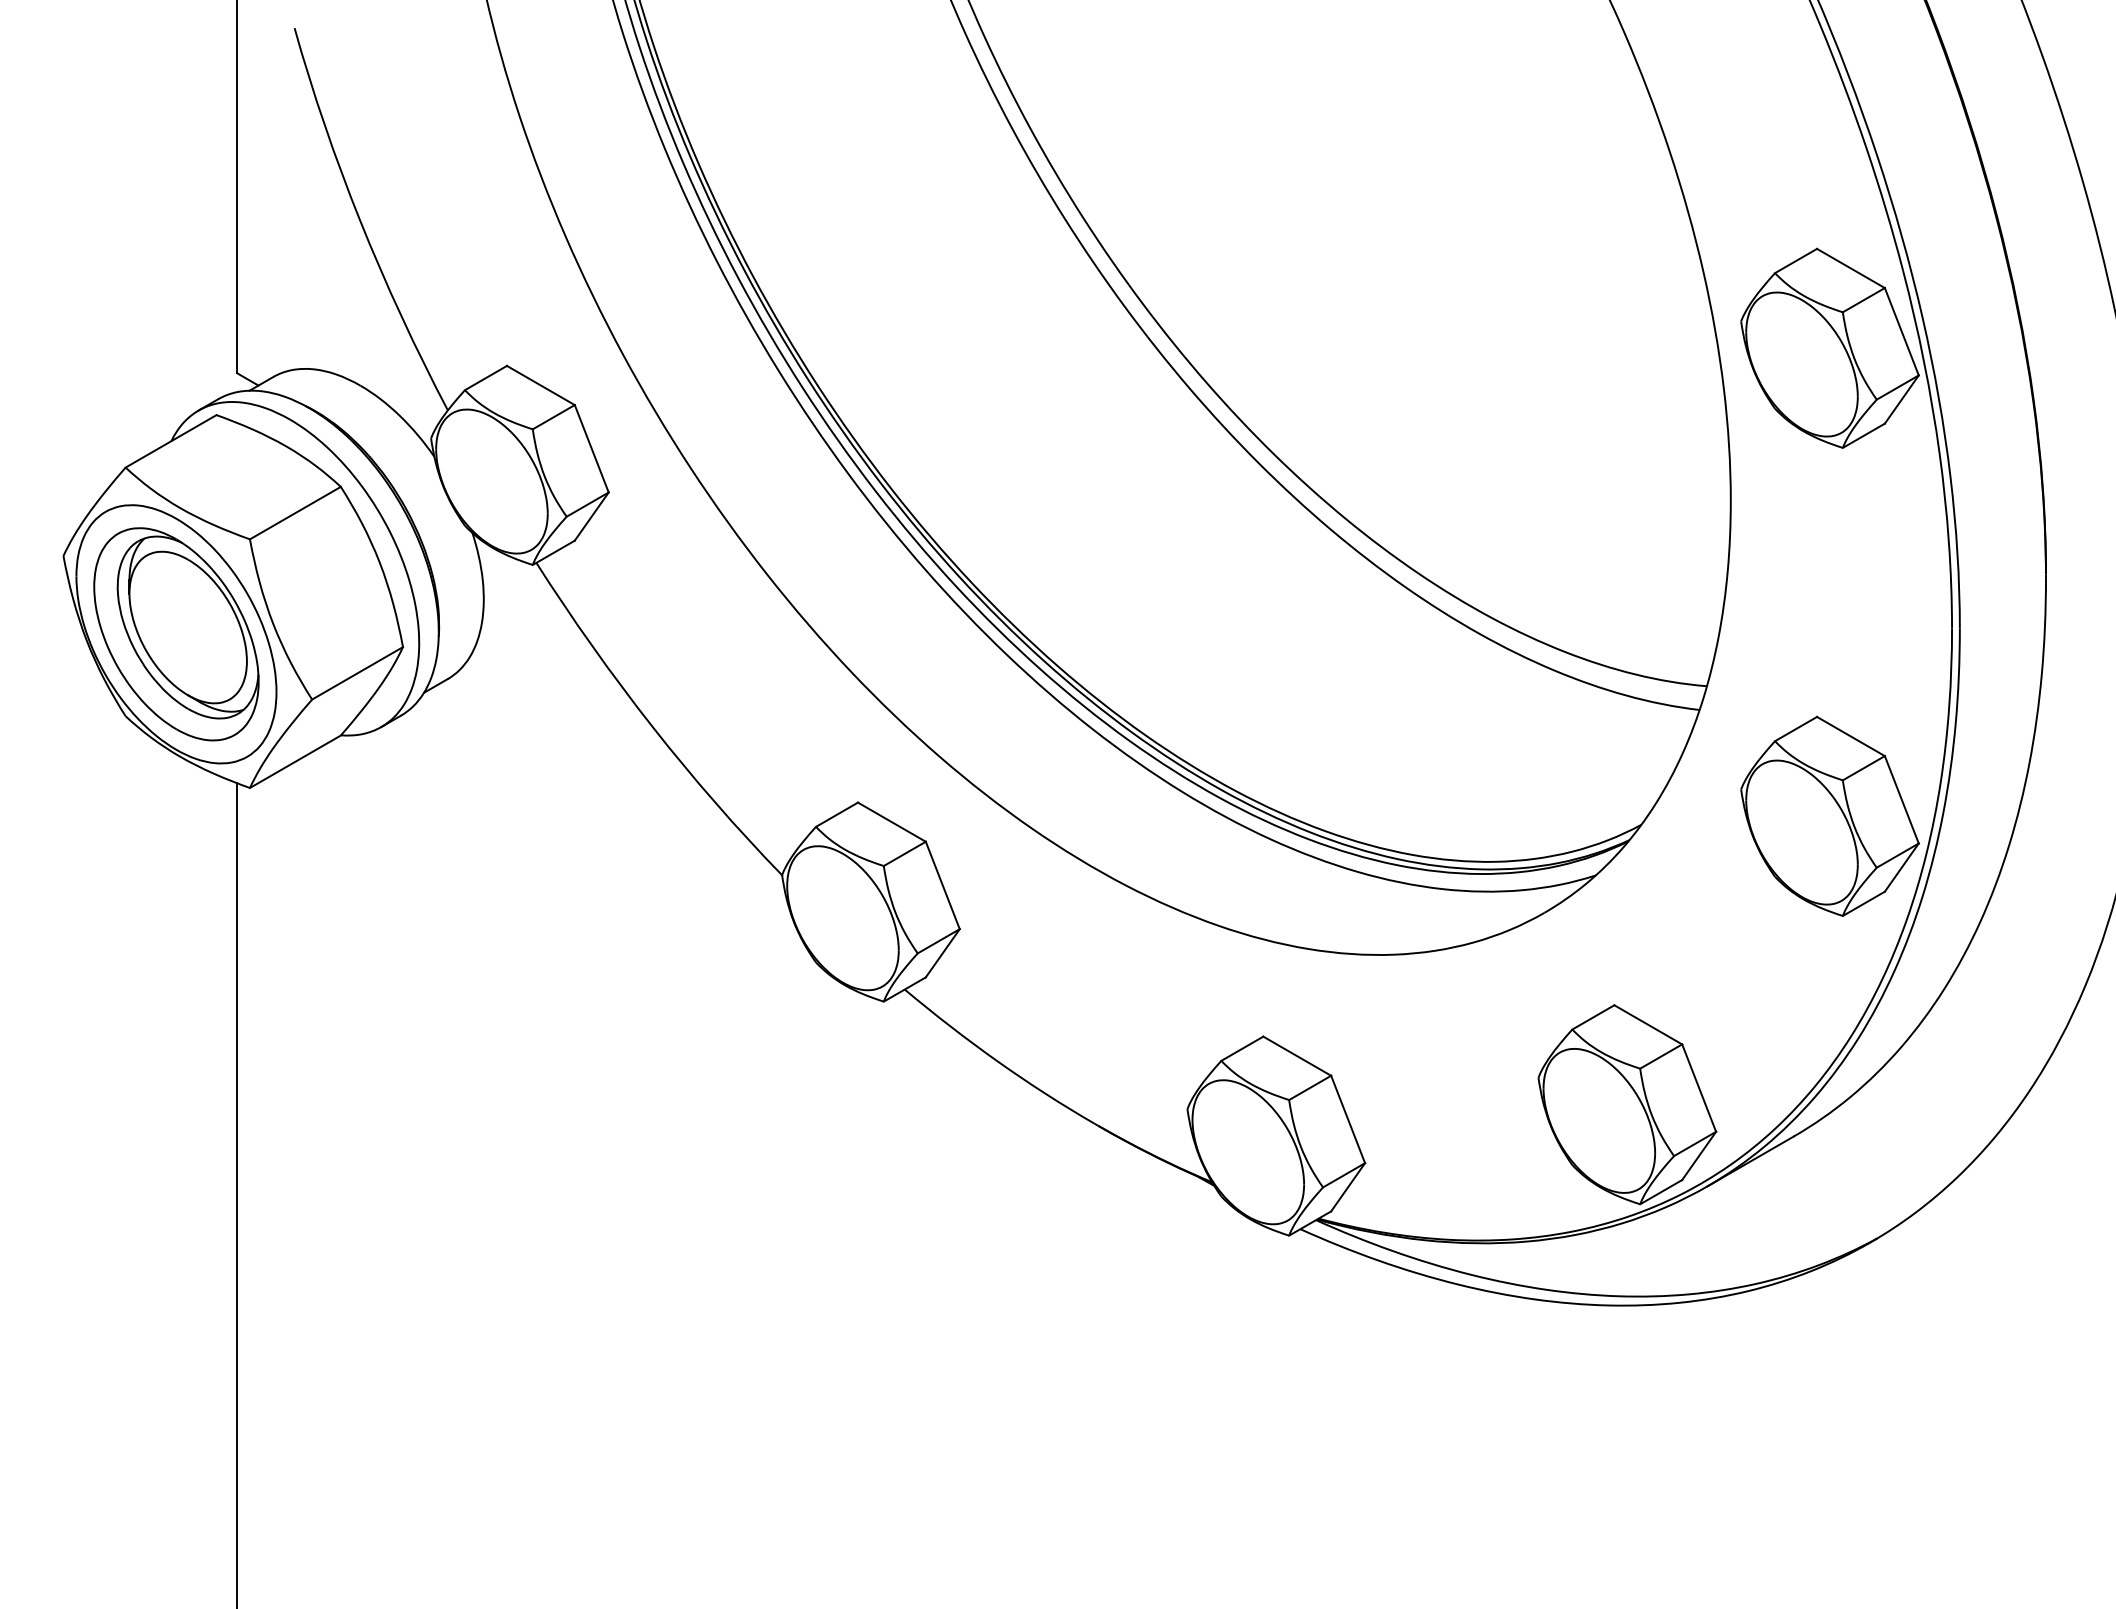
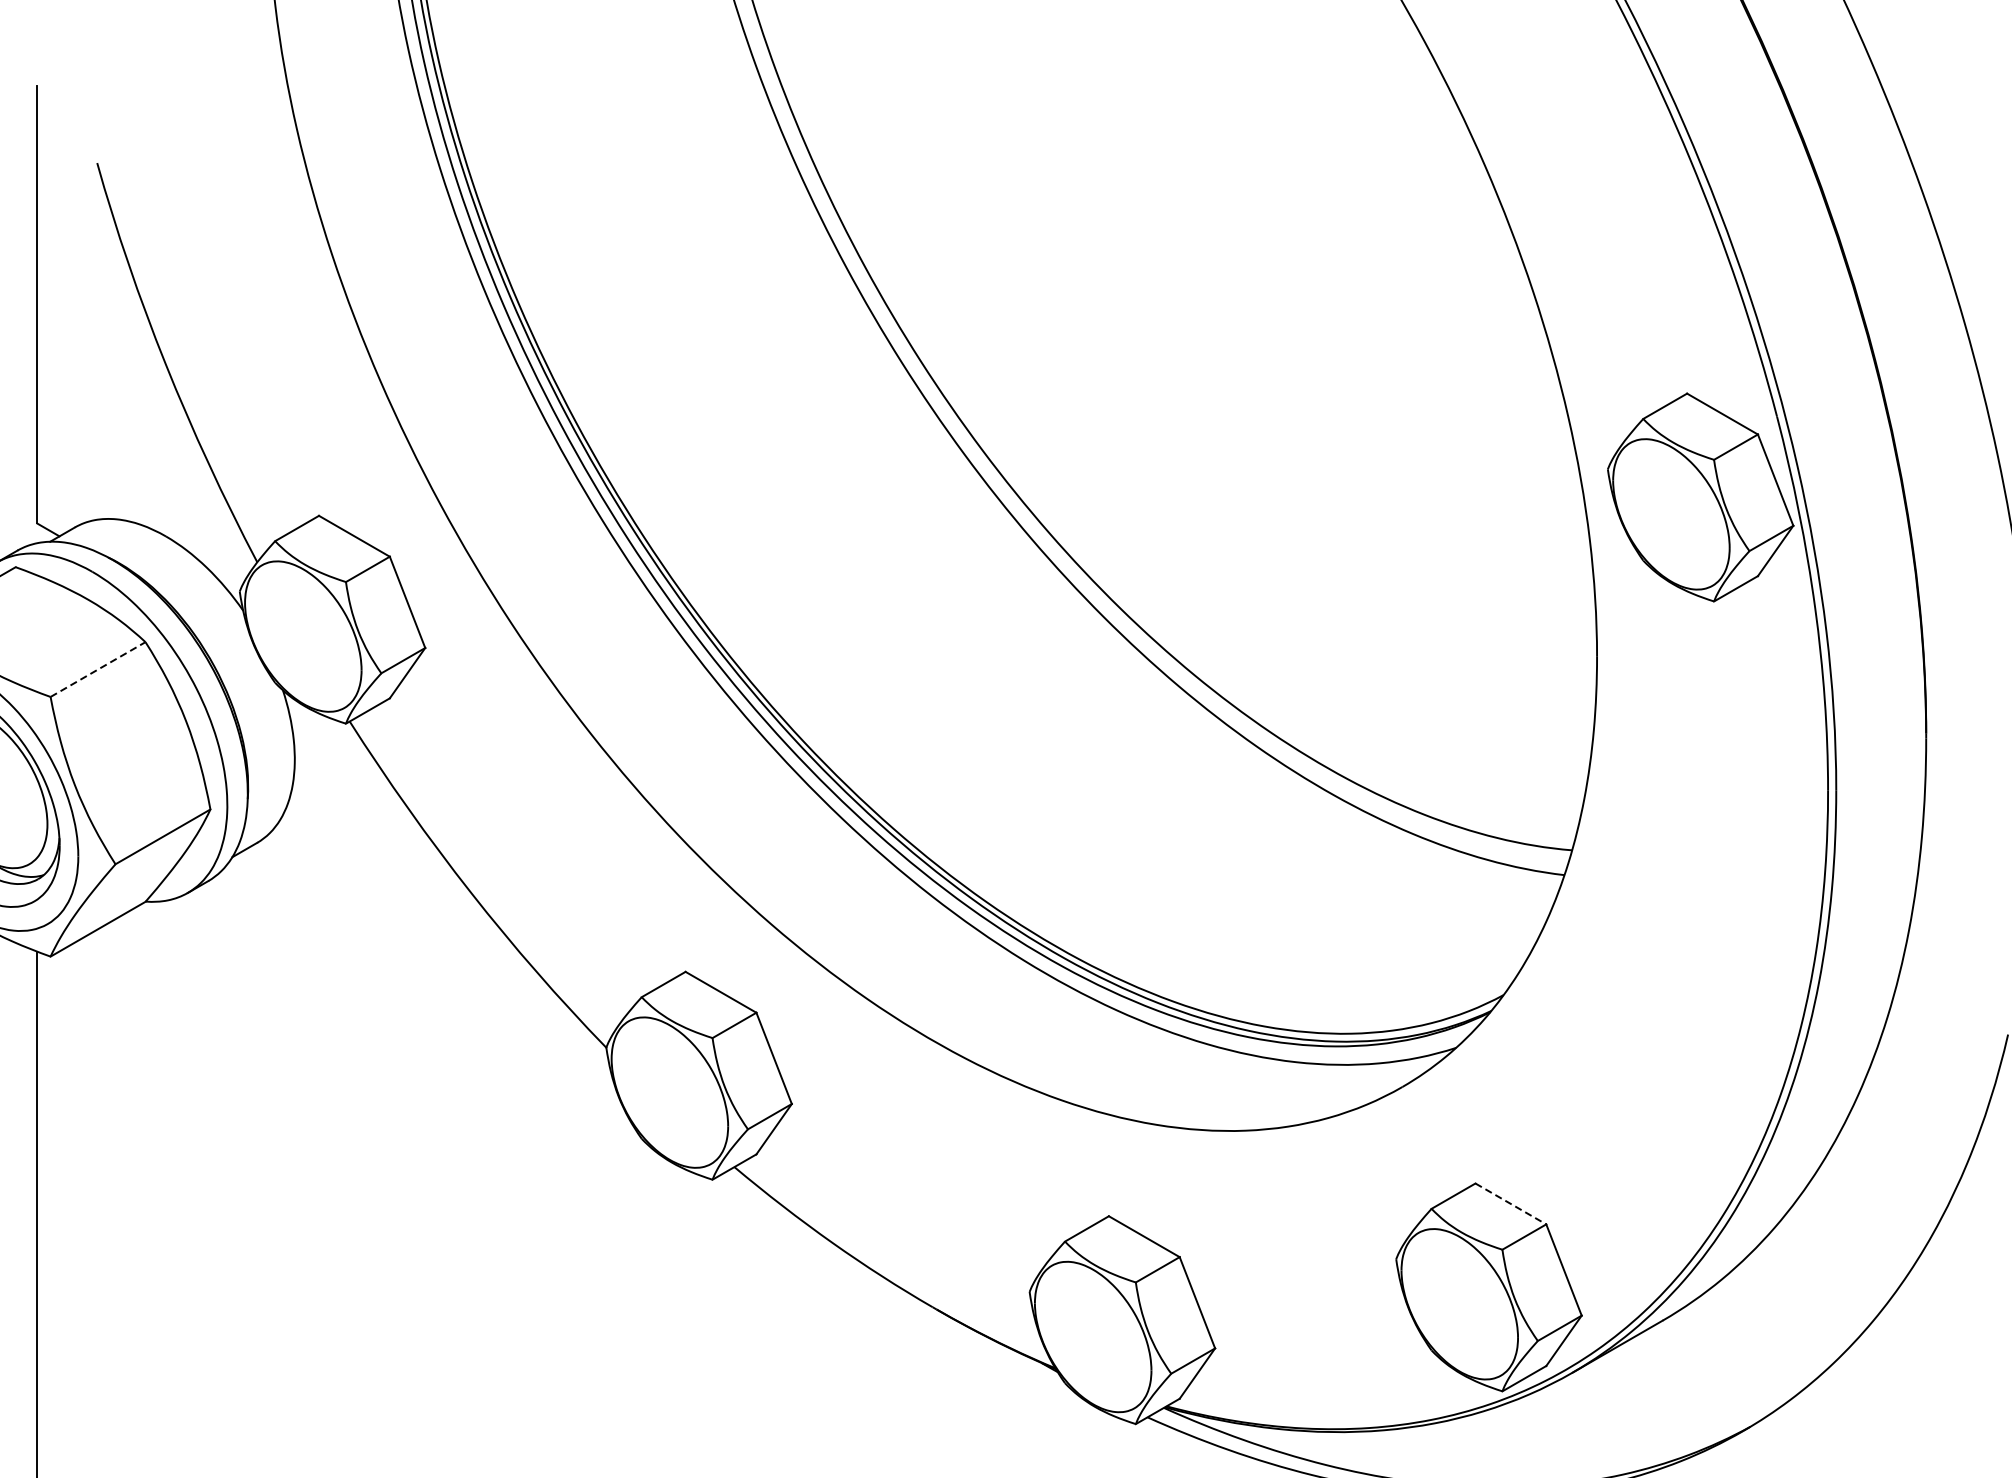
line: (295, 512) -> (98, 668), solid -> dashed
part: (1829, 815) -> (1700, 985), removed
line: (1648, 1025) -> (1511, 1204), solid -> dashed

